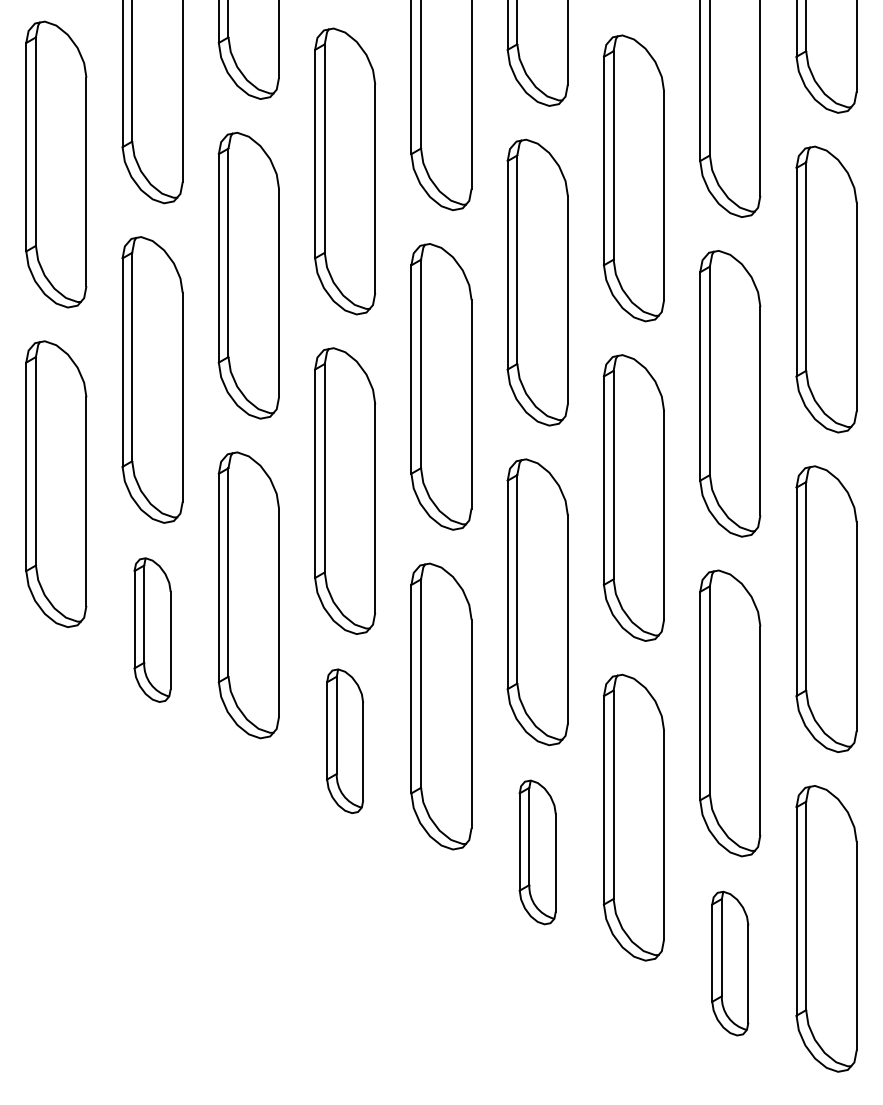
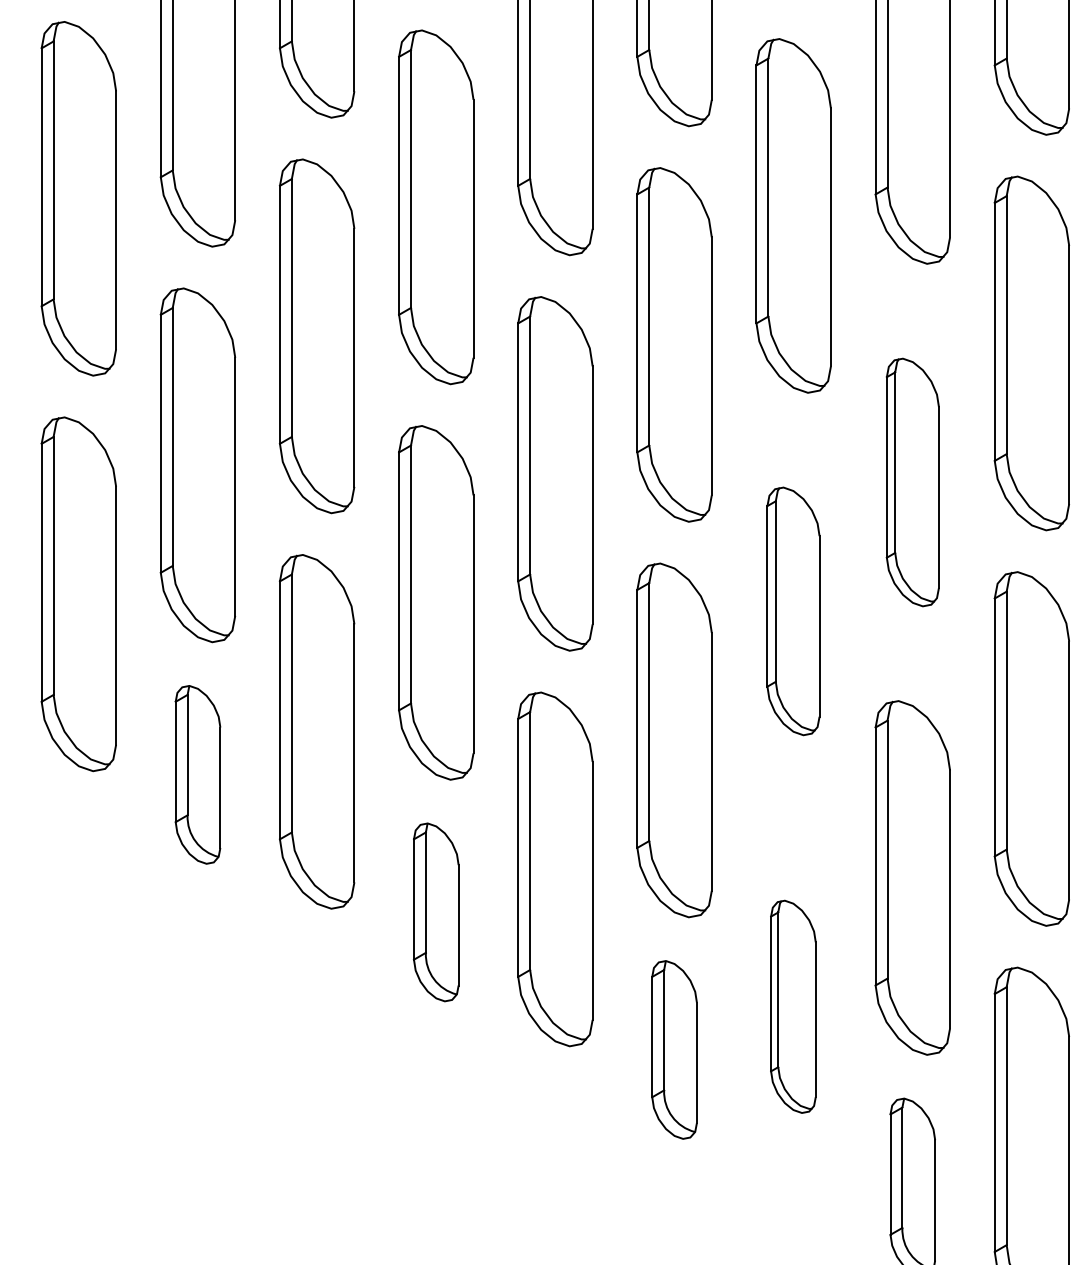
part: (730, 393) -> (913, 482), size x0.7
part: (633, 497) -> (793, 610), size x0.7
part: (633, 817) -> (793, 1006), size x0.6

